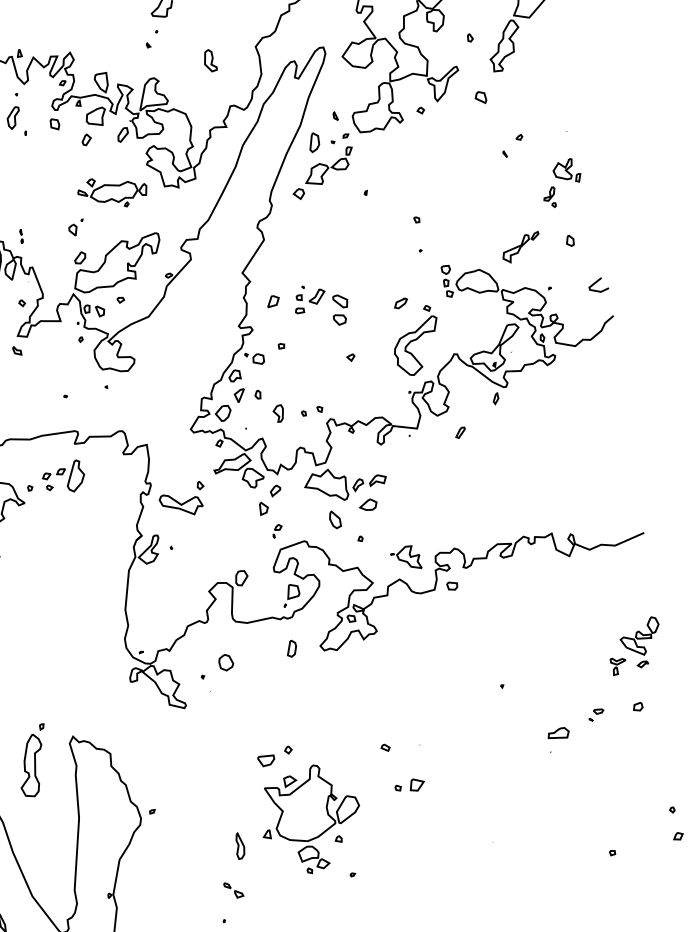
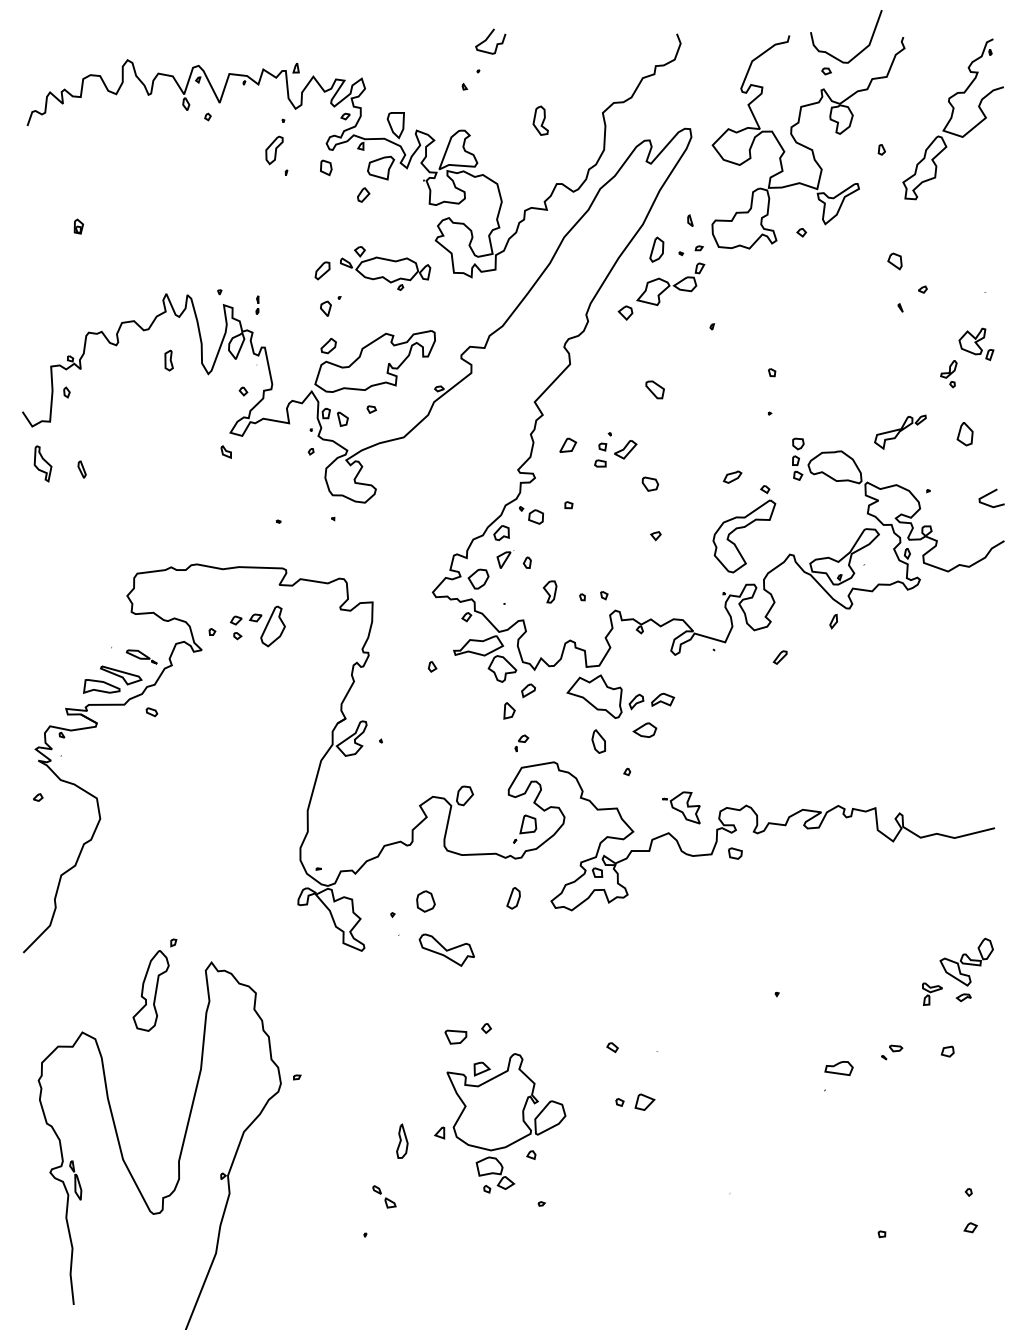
part: (480, 97) -> (894, 261), moved
part: (122, 134) -> (322, 270), moved
part: (569, 241) -> (964, 434), size x1.6
part: (340, 301) -> (654, 389), moved
part: (181, 503) -> (446, 949), moved

